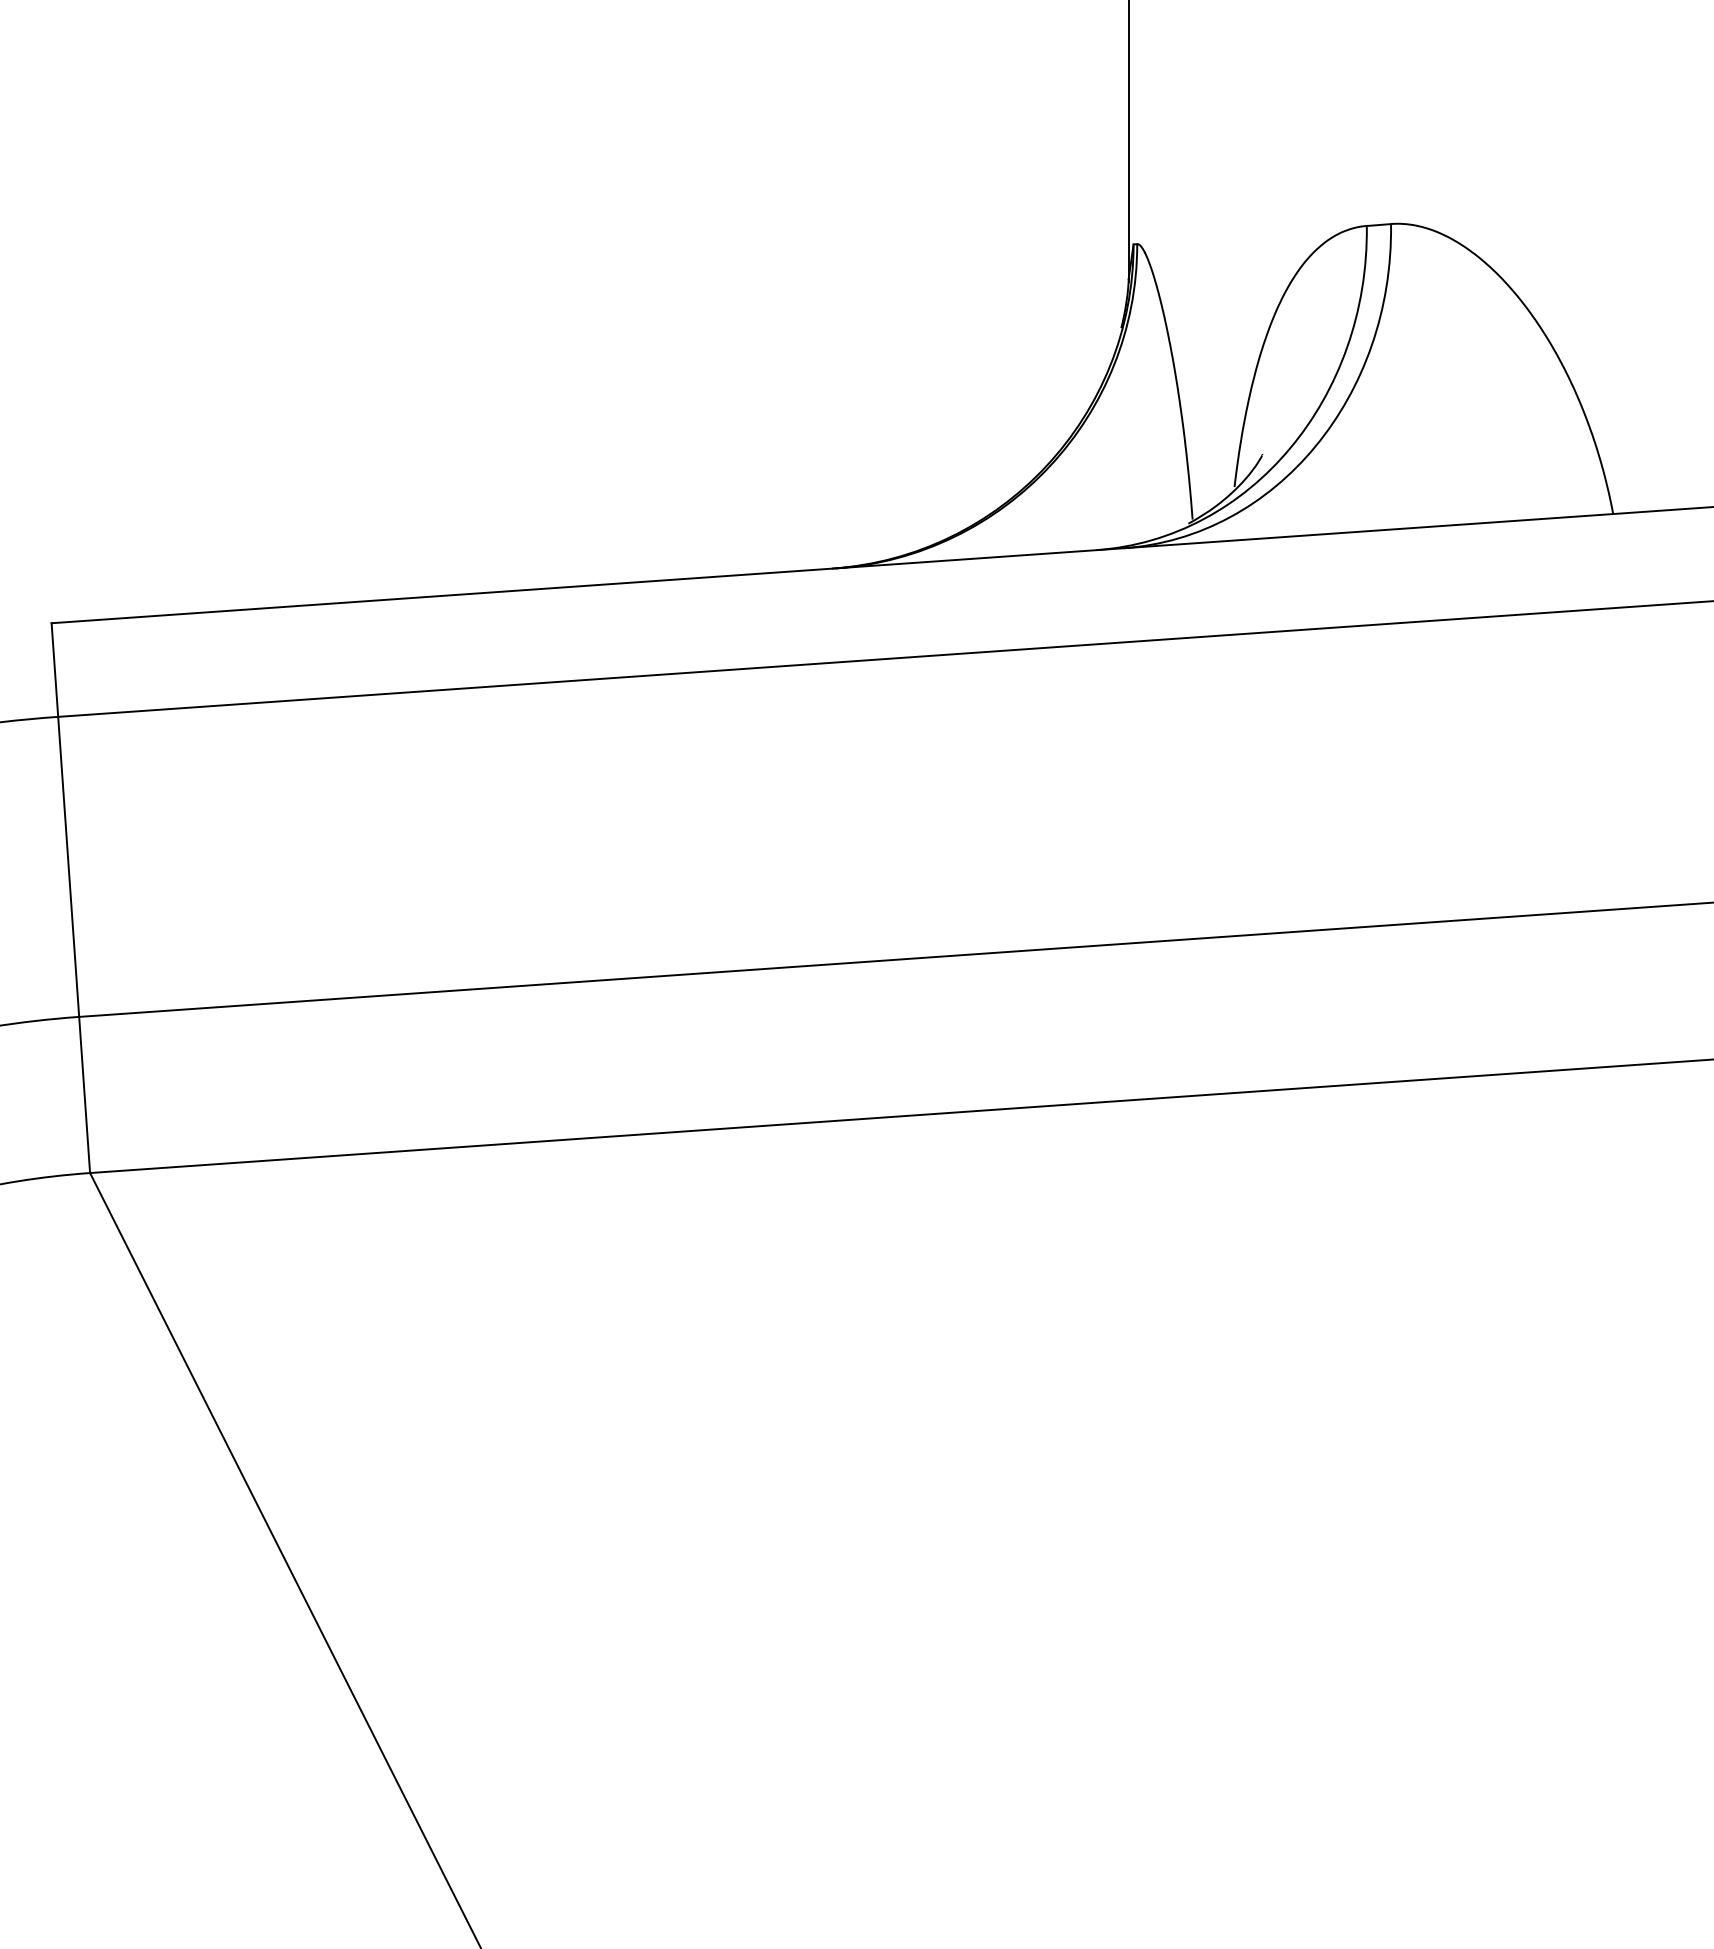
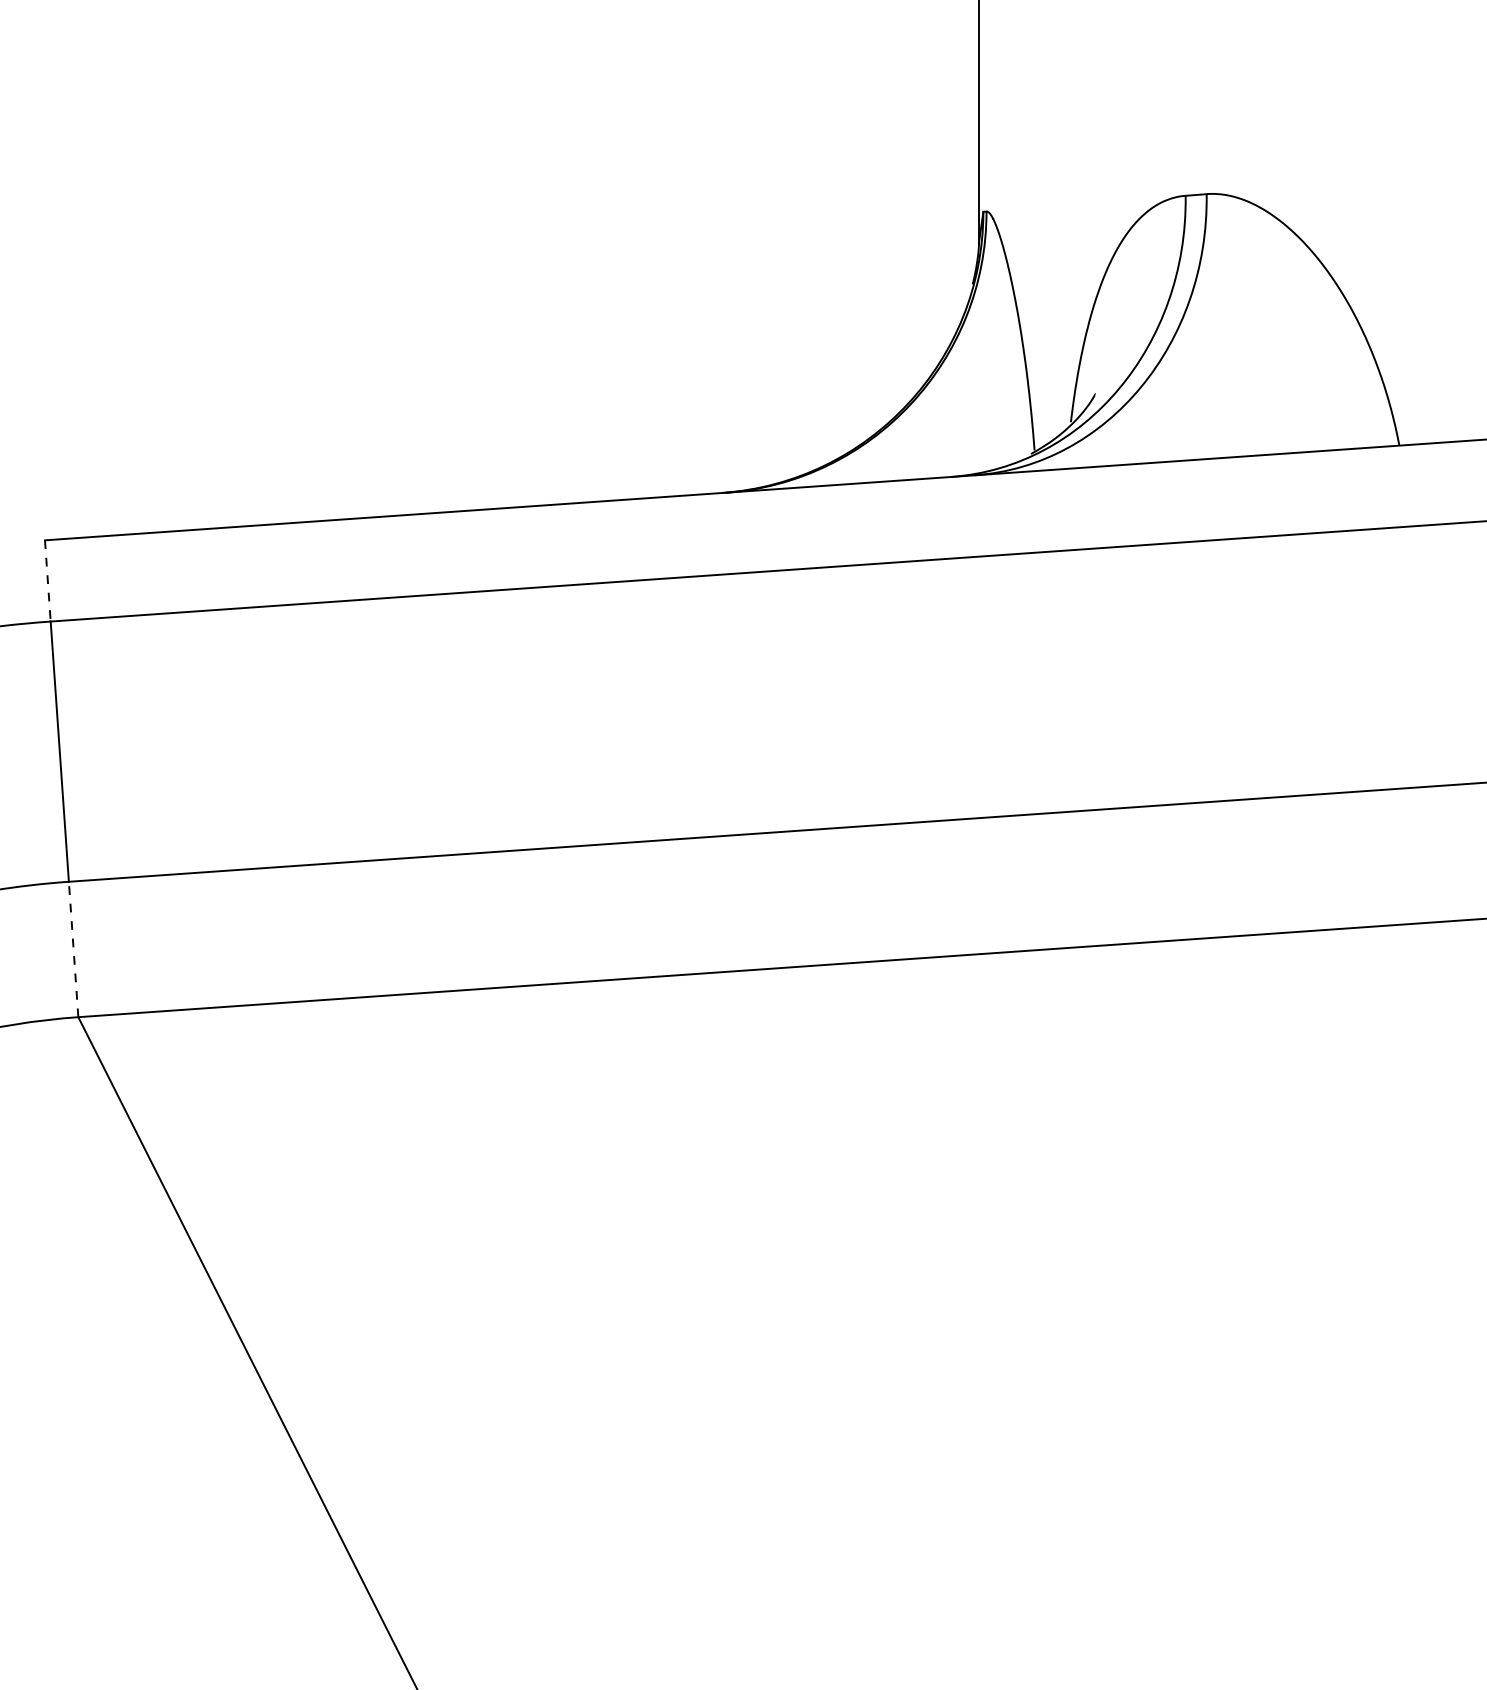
line: (54, 670) -> (47, 581), solid -> dashed
line: (84, 1094) -> (73, 949), solid -> dashed

